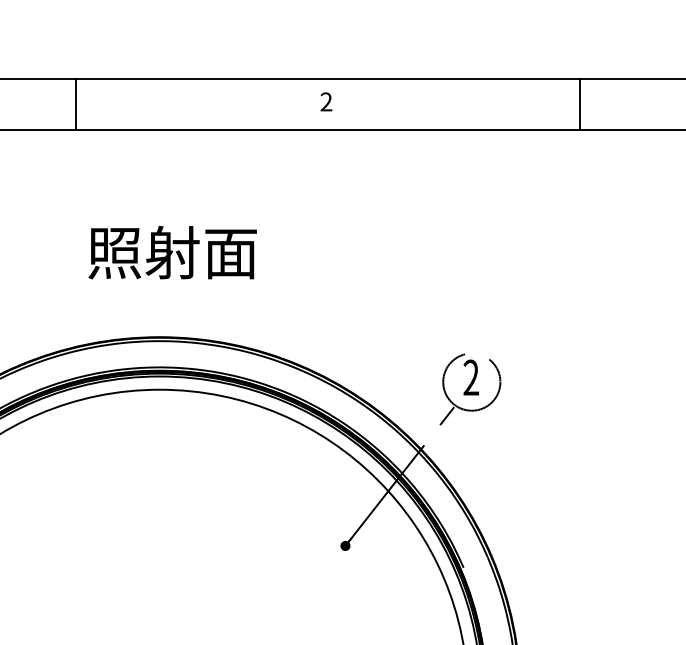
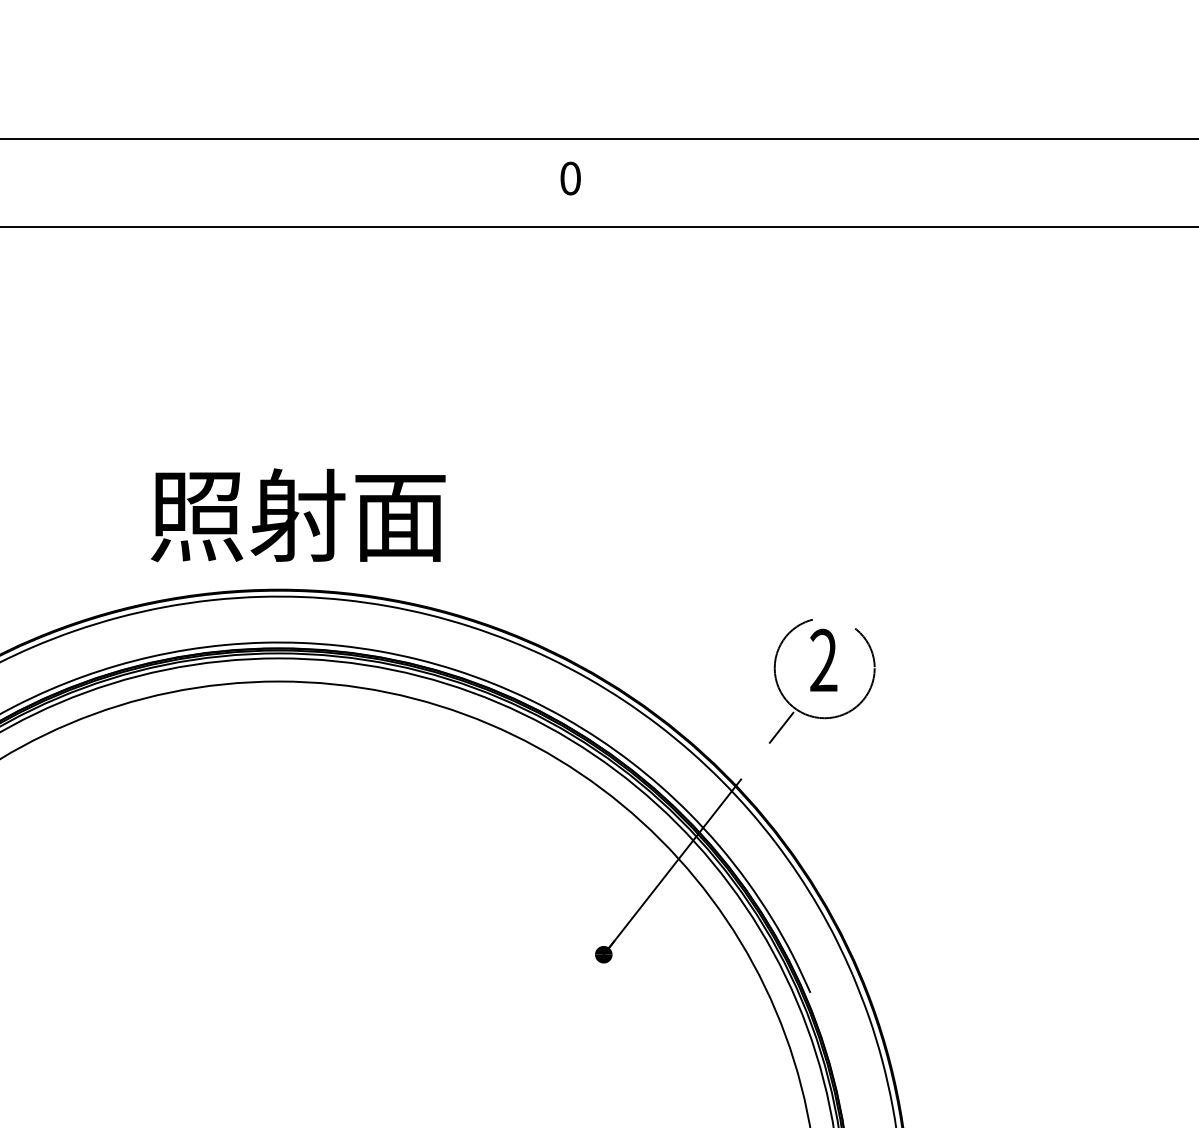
text: (326, 101) -> (570, 177), 2 -> 0
line: (76, 104) -> (133, 182), removed
line: (579, 104) -> (1012, 182), removed
text: (172, 252) -> (297, 515), moved

